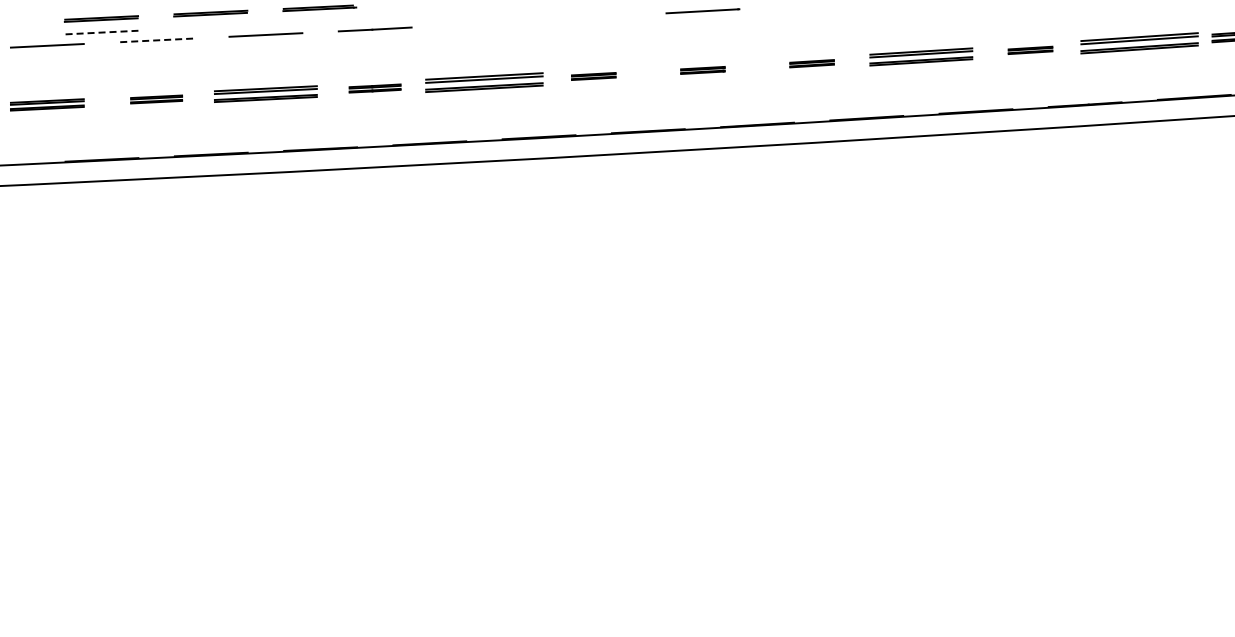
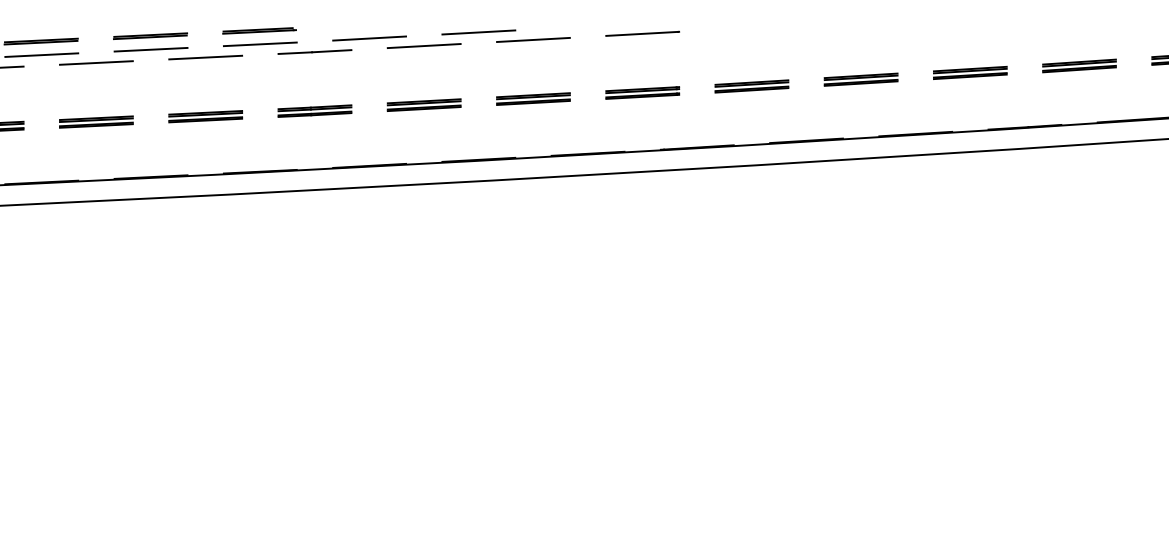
line: (538, 9) -> (478, 32), added
line: (429, 15) -> (369, 38), added
line: (593, 17) -> (533, 40), added
line: (320, 21) -> (260, 44), added
line: (484, 23) -> (424, 46), added
line: (210, 26) -> (150, 49), added
line: (102, 32) -> (42, 55), dashed -> solid
line: (157, 40) -> (97, 63), dashed -> solid
part: (1139, 43) -> (1079, 66), size x0.62
part: (1030, 50) -> (970, 73), size x1.67
part: (921, 57) -> (861, 80), size x0.71
part: (811, 63) -> (751, 86), size x1.67
part: (702, 70) -> (642, 93), size x1.67
part: (593, 76) -> (533, 99), size x1.67
part: (484, 82) -> (424, 105), size x0.62
part: (374, 88) -> (314, 111), size x1.43
part: (265, 93) -> (205, 116), size x0.71
part: (156, 99) -> (96, 122), size x1.43

